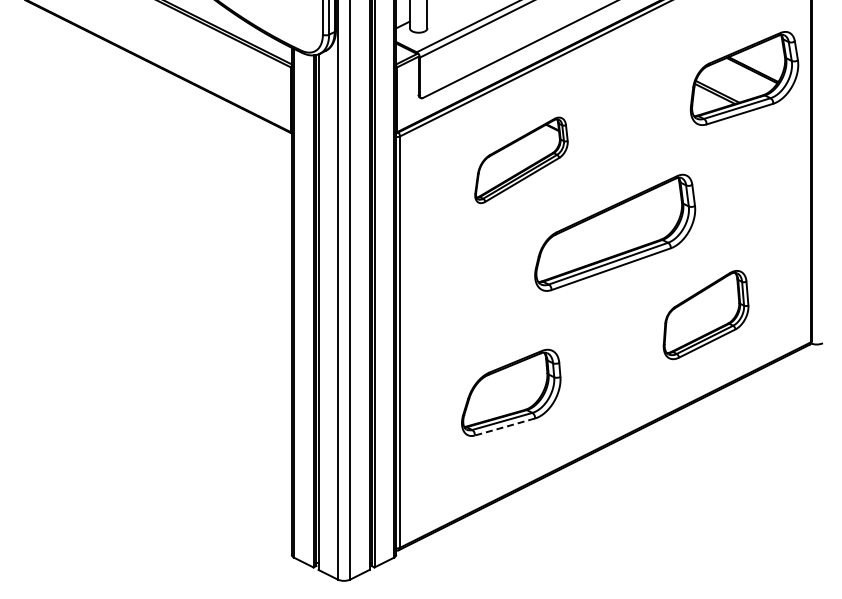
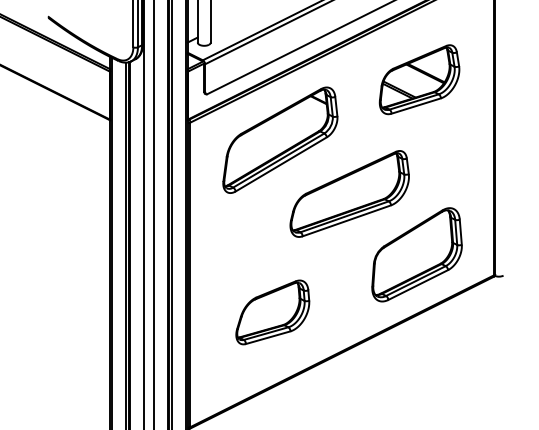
part: (744, 78) -> (419, 79), moved
part: (521, 160) -> (280, 140), size x1.67
part: (705, 314) -> (416, 254), size x1.43
line: (504, 427) -> (267, 338), dashed -> solid

